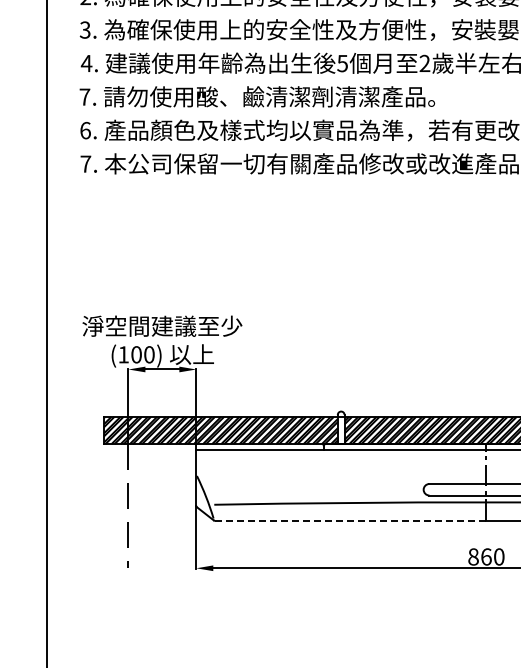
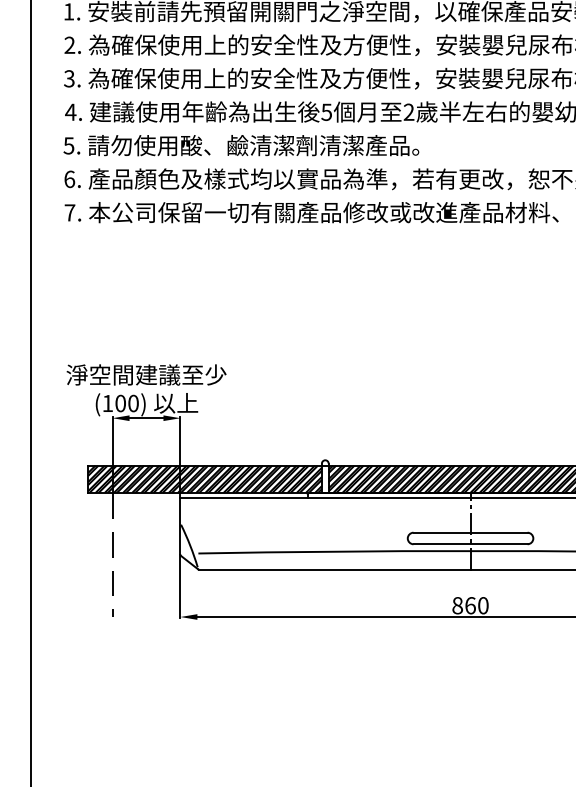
text: (84, 96) -> (68, 145), 7. -> 5.
line: (350, 520) -> (334, 569), dashed -> solid

